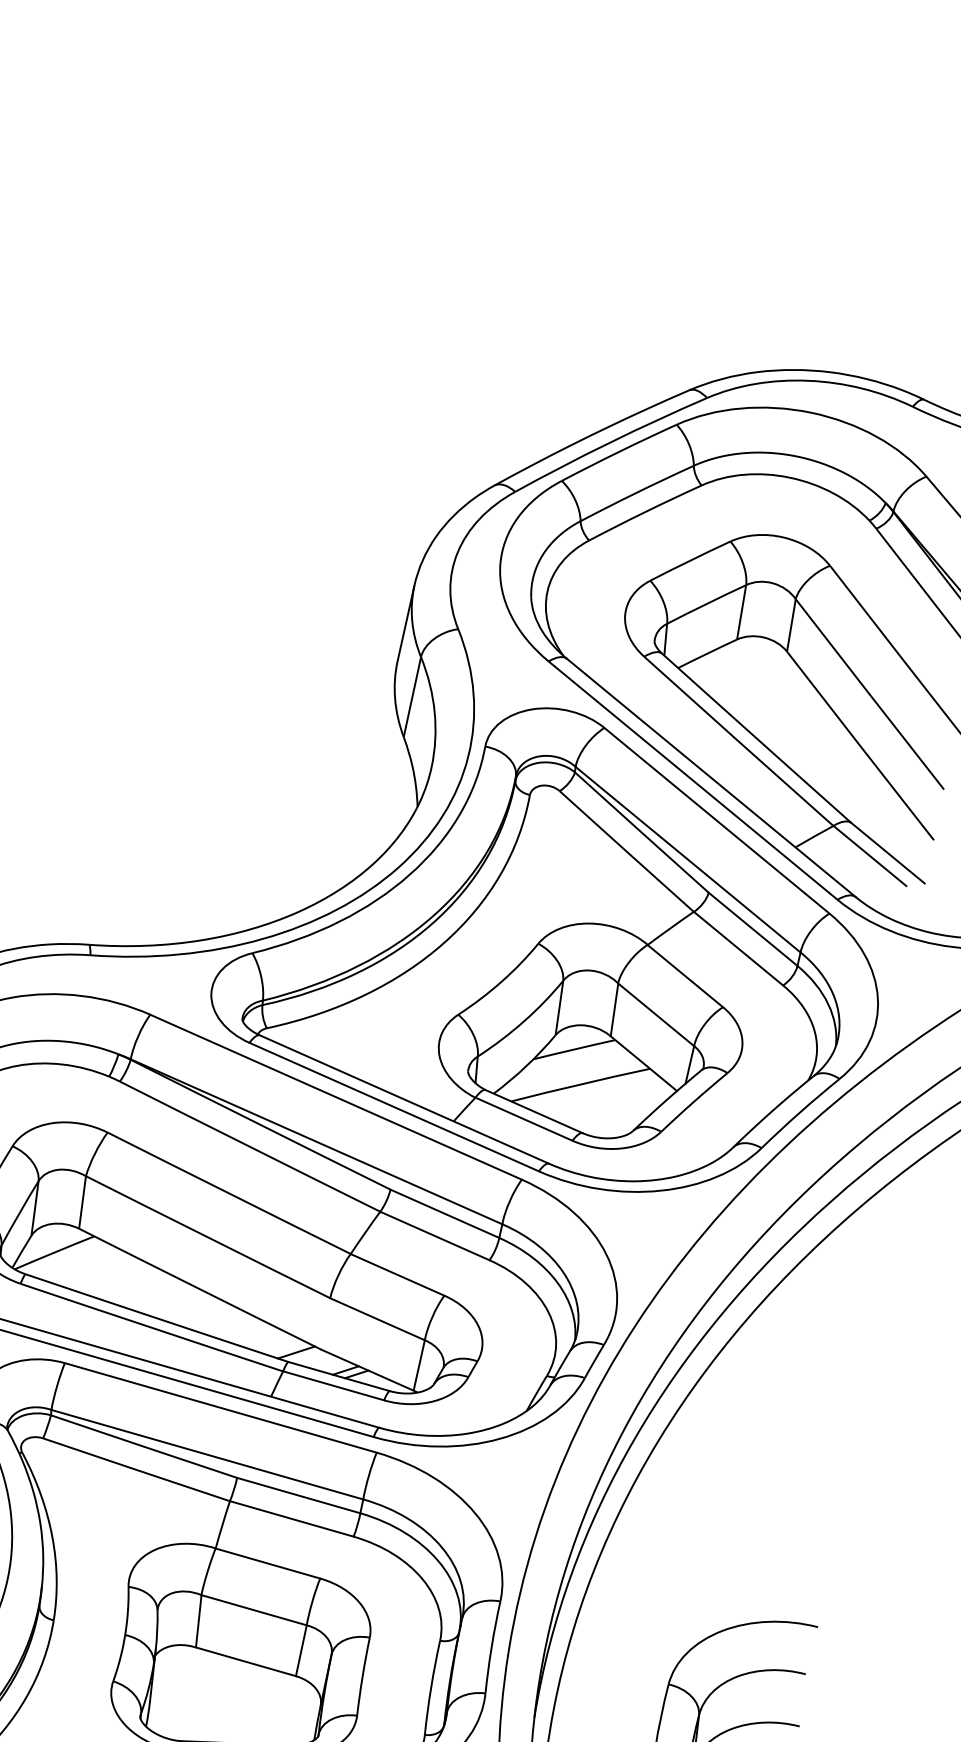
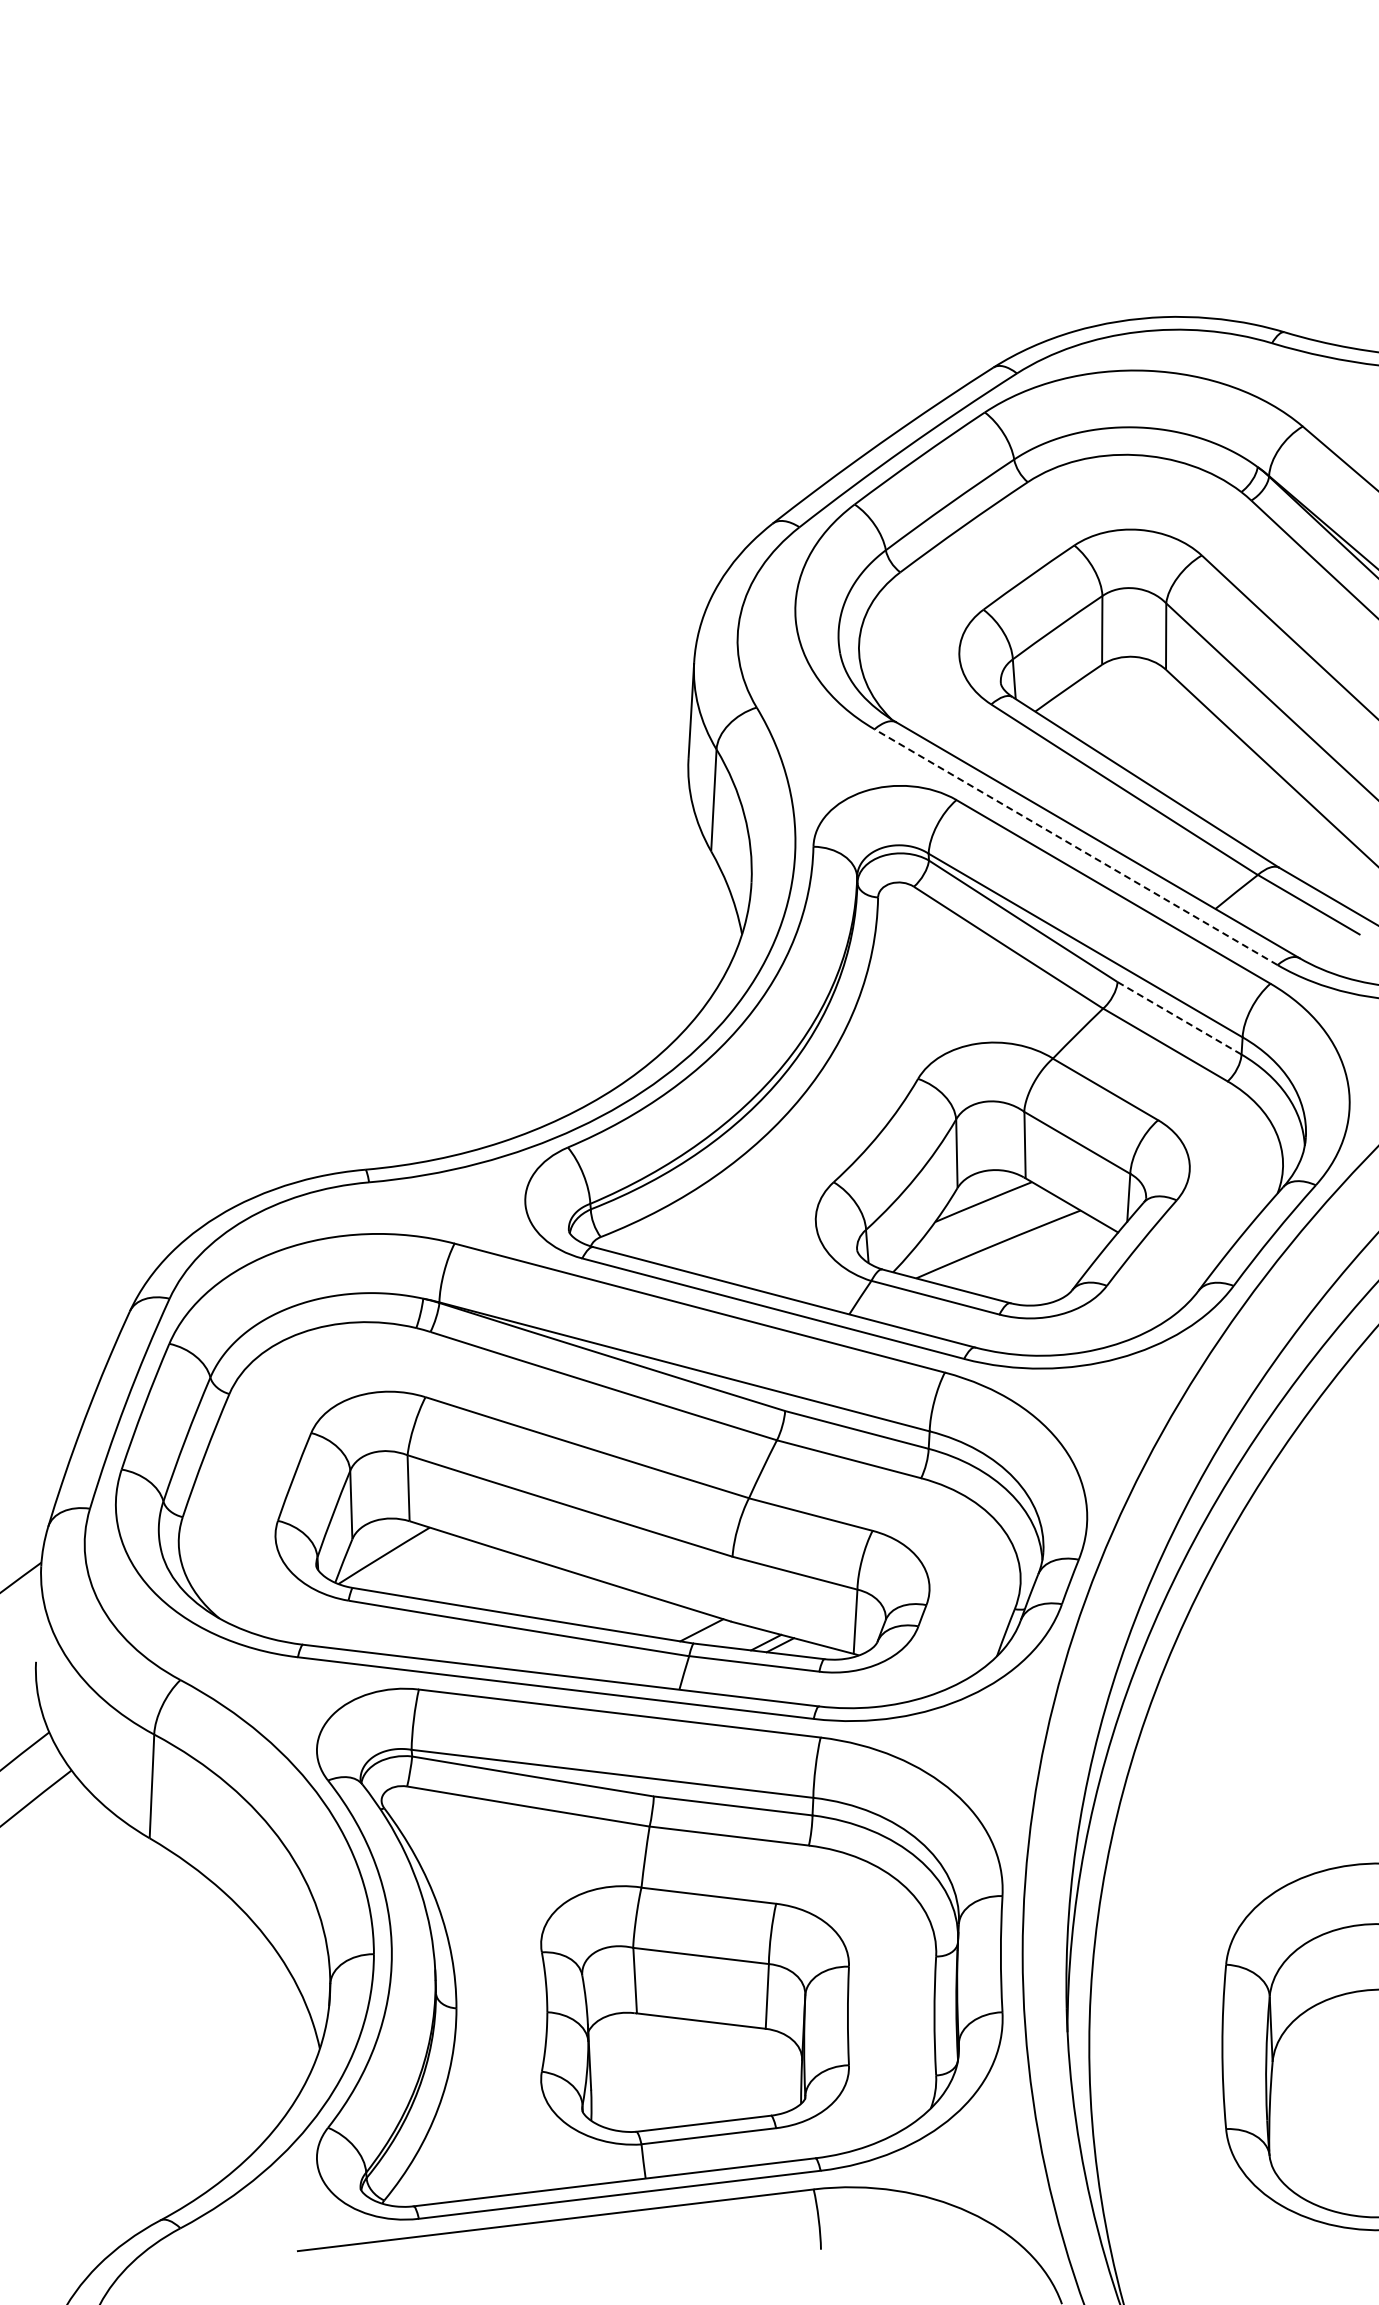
line: (693, 780) -> (1076, 847), solid -> dashed
line: (753, 929) -> (1179, 1018), solid -> dashed

